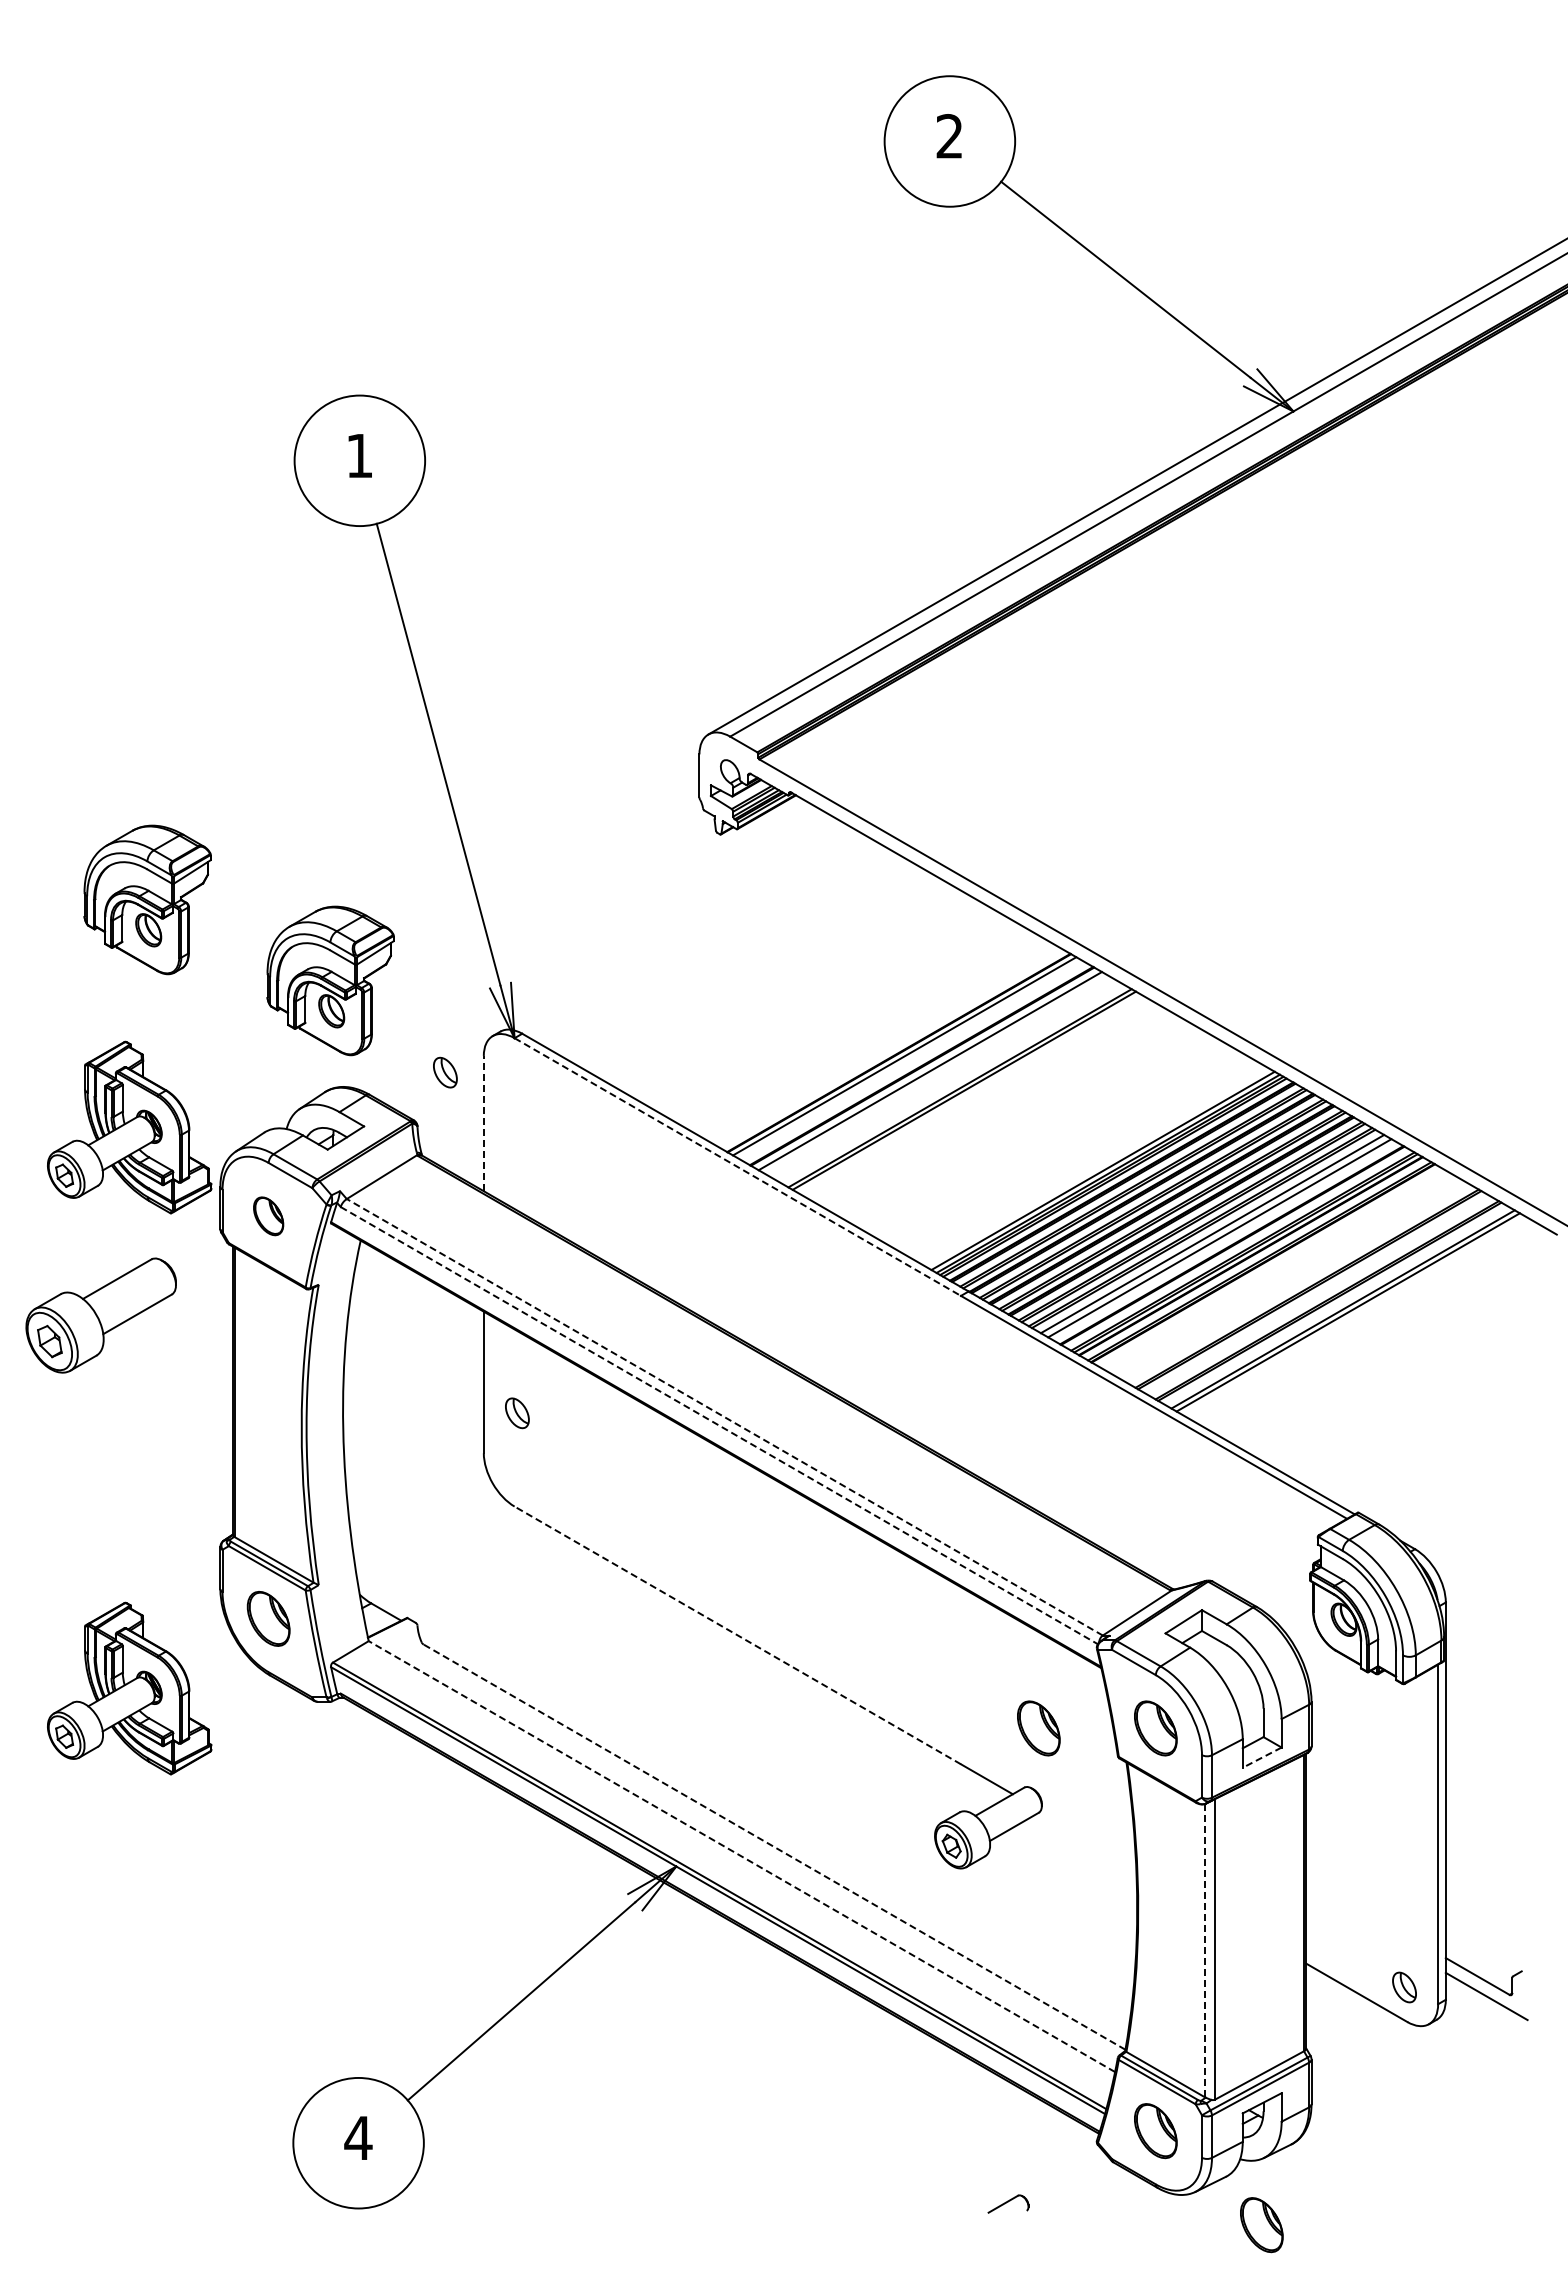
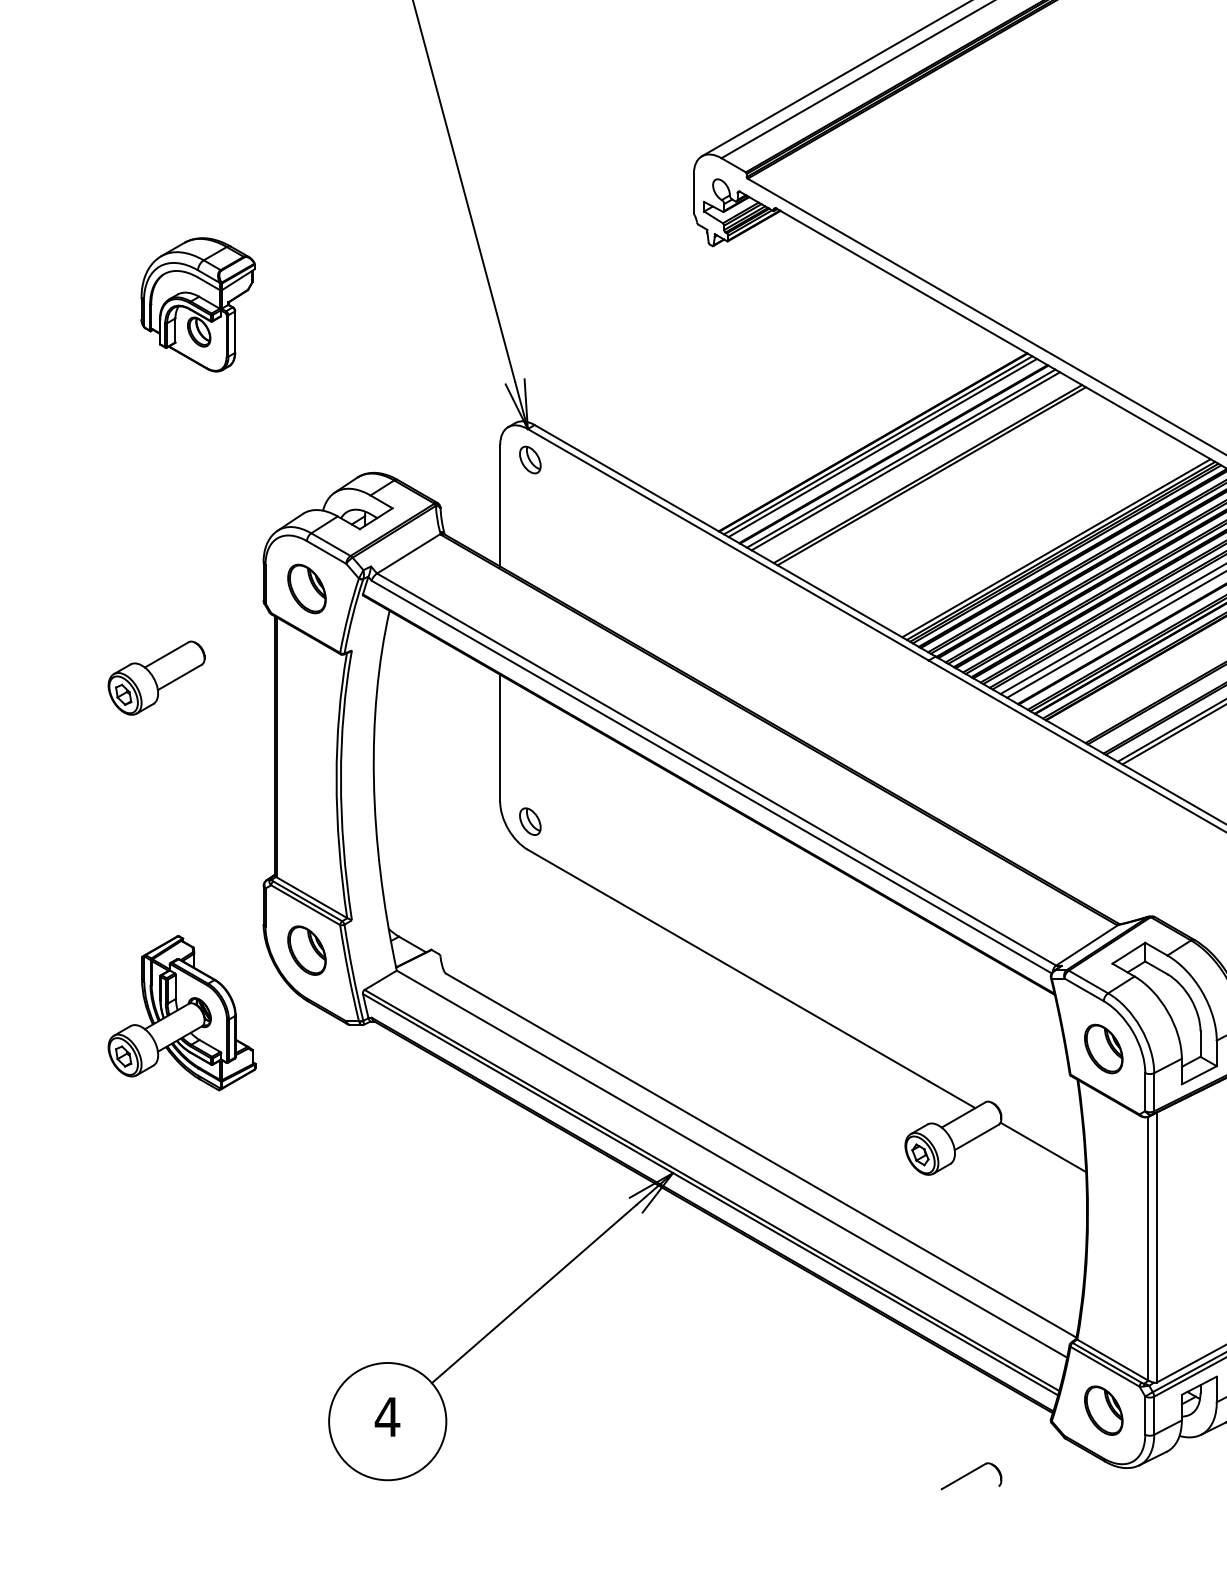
part: (330, 980) -> (362, 377), removed
line: (909, 1059) -> (882, 448), added
part: (445, 1072) -> (530, 459), moved
line: (935, 1073) -> (905, 460), added
line: (483, 1123) -> (499, 505), dashed -> solid
part: (129, 1127) -> (181, 509), removed
line: (737, 1167) -> (728, 545), dashed -> solid
part: (268, 1216) -> (306, 589), size x1.43
part: (101, 1315) -> (156, 678), size x0.71
part: (517, 1413) -> (530, 821), moved
line: (724, 1417) -> (716, 769), dashed -> solid
line: (719, 1425) -> (711, 776), dashed -> solid
line: (737, 1635) -> (728, 965), dashed -> solid
part: (1038, 1728) -> (998, 1049), removed
line: (1262, 1757) -> (1199, 1075), dashed -> solid
line: (1088, 1837) -> (1043, 1147), added
line: (774, 1846) -> (761, 1155), dashed -> solid
line: (741, 1856) -> (731, 1164), dashed -> solid
line: (1204, 1950) -> (1147, 1248), dashed -> solid
part: (1008, 2203) -> (971, 1475), size x1.67
part: (1261, 2225) -> (1198, 1495), removed

